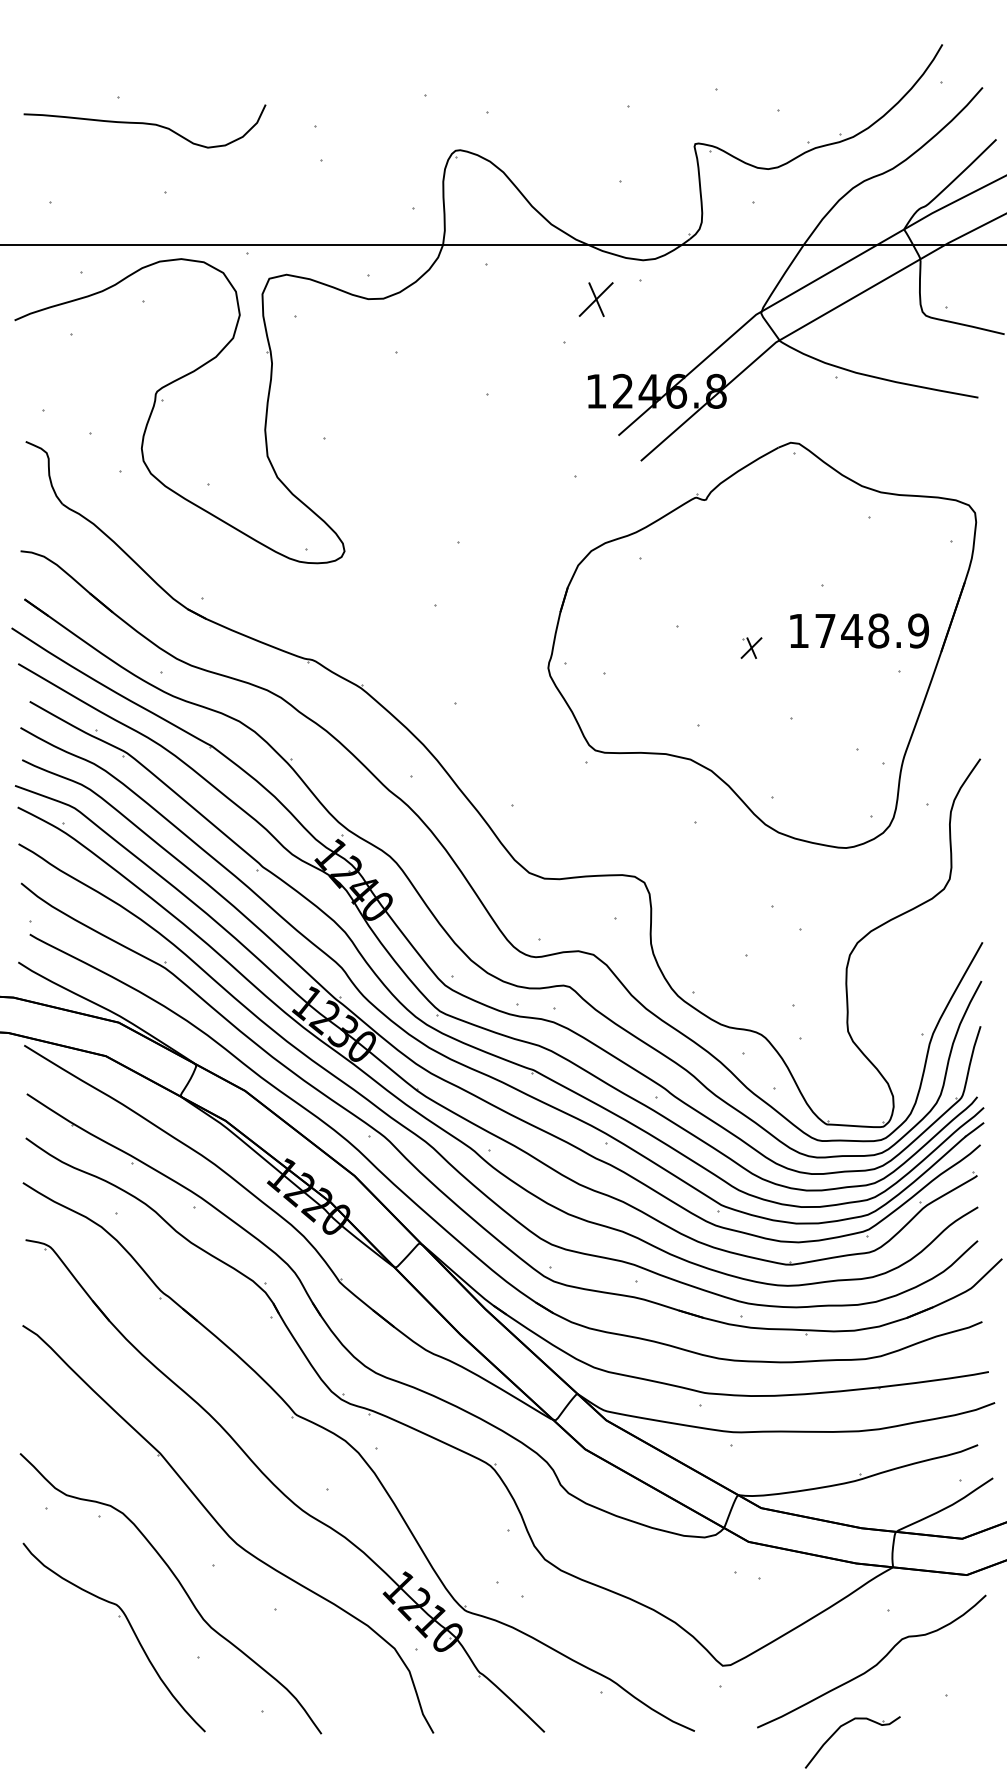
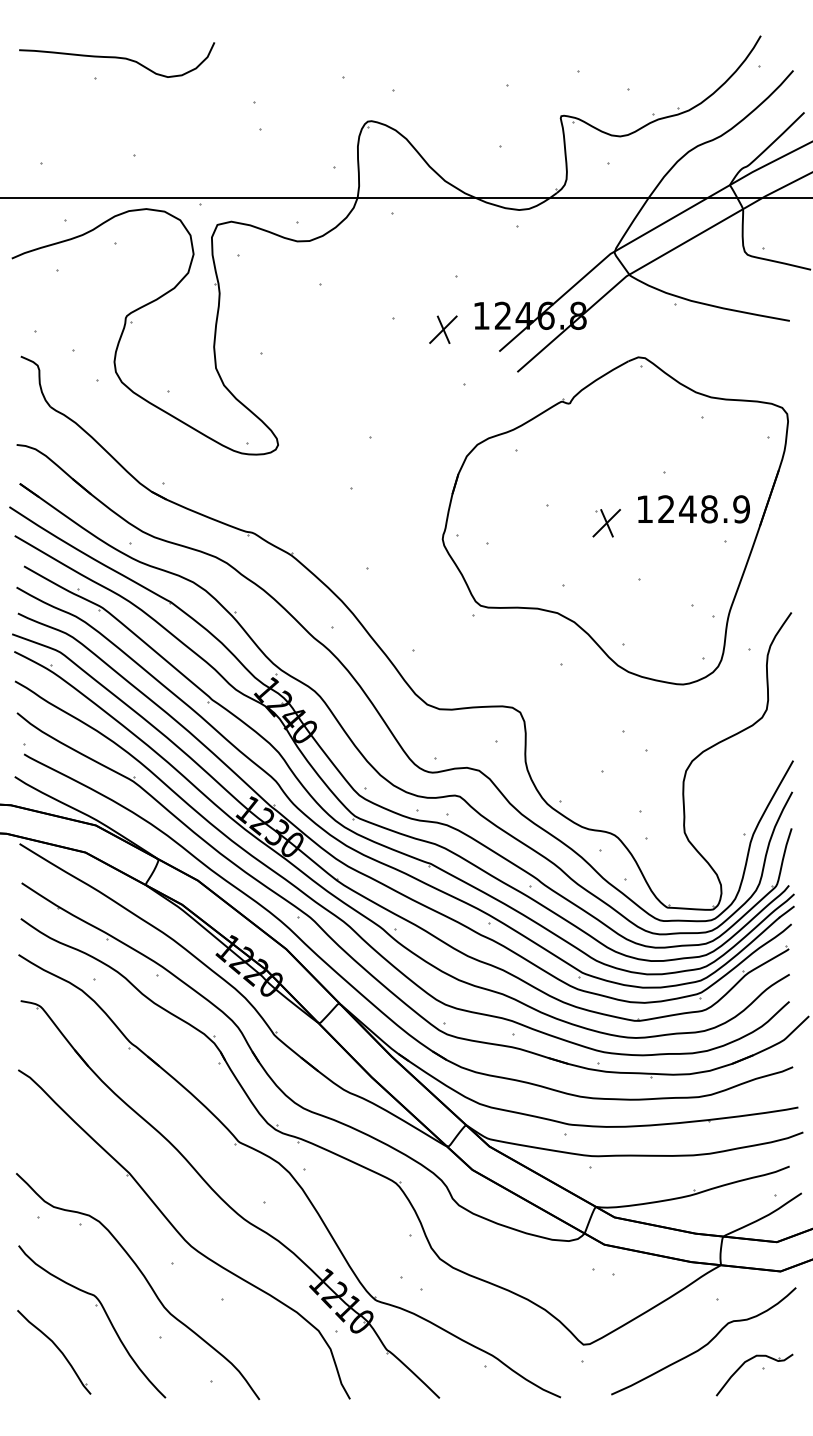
curve: (144, 124) -> (116, 58), moved
part: (595, 299) -> (442, 329), moved
text: (825, 630) -> (666, 508), 1748.9 -> 1248.9
part: (751, 647) -> (606, 522), size x1.67
part: (67, 1674) -> (54, 1351), added
part: (839, 1729) -> (743, 1364), moved

